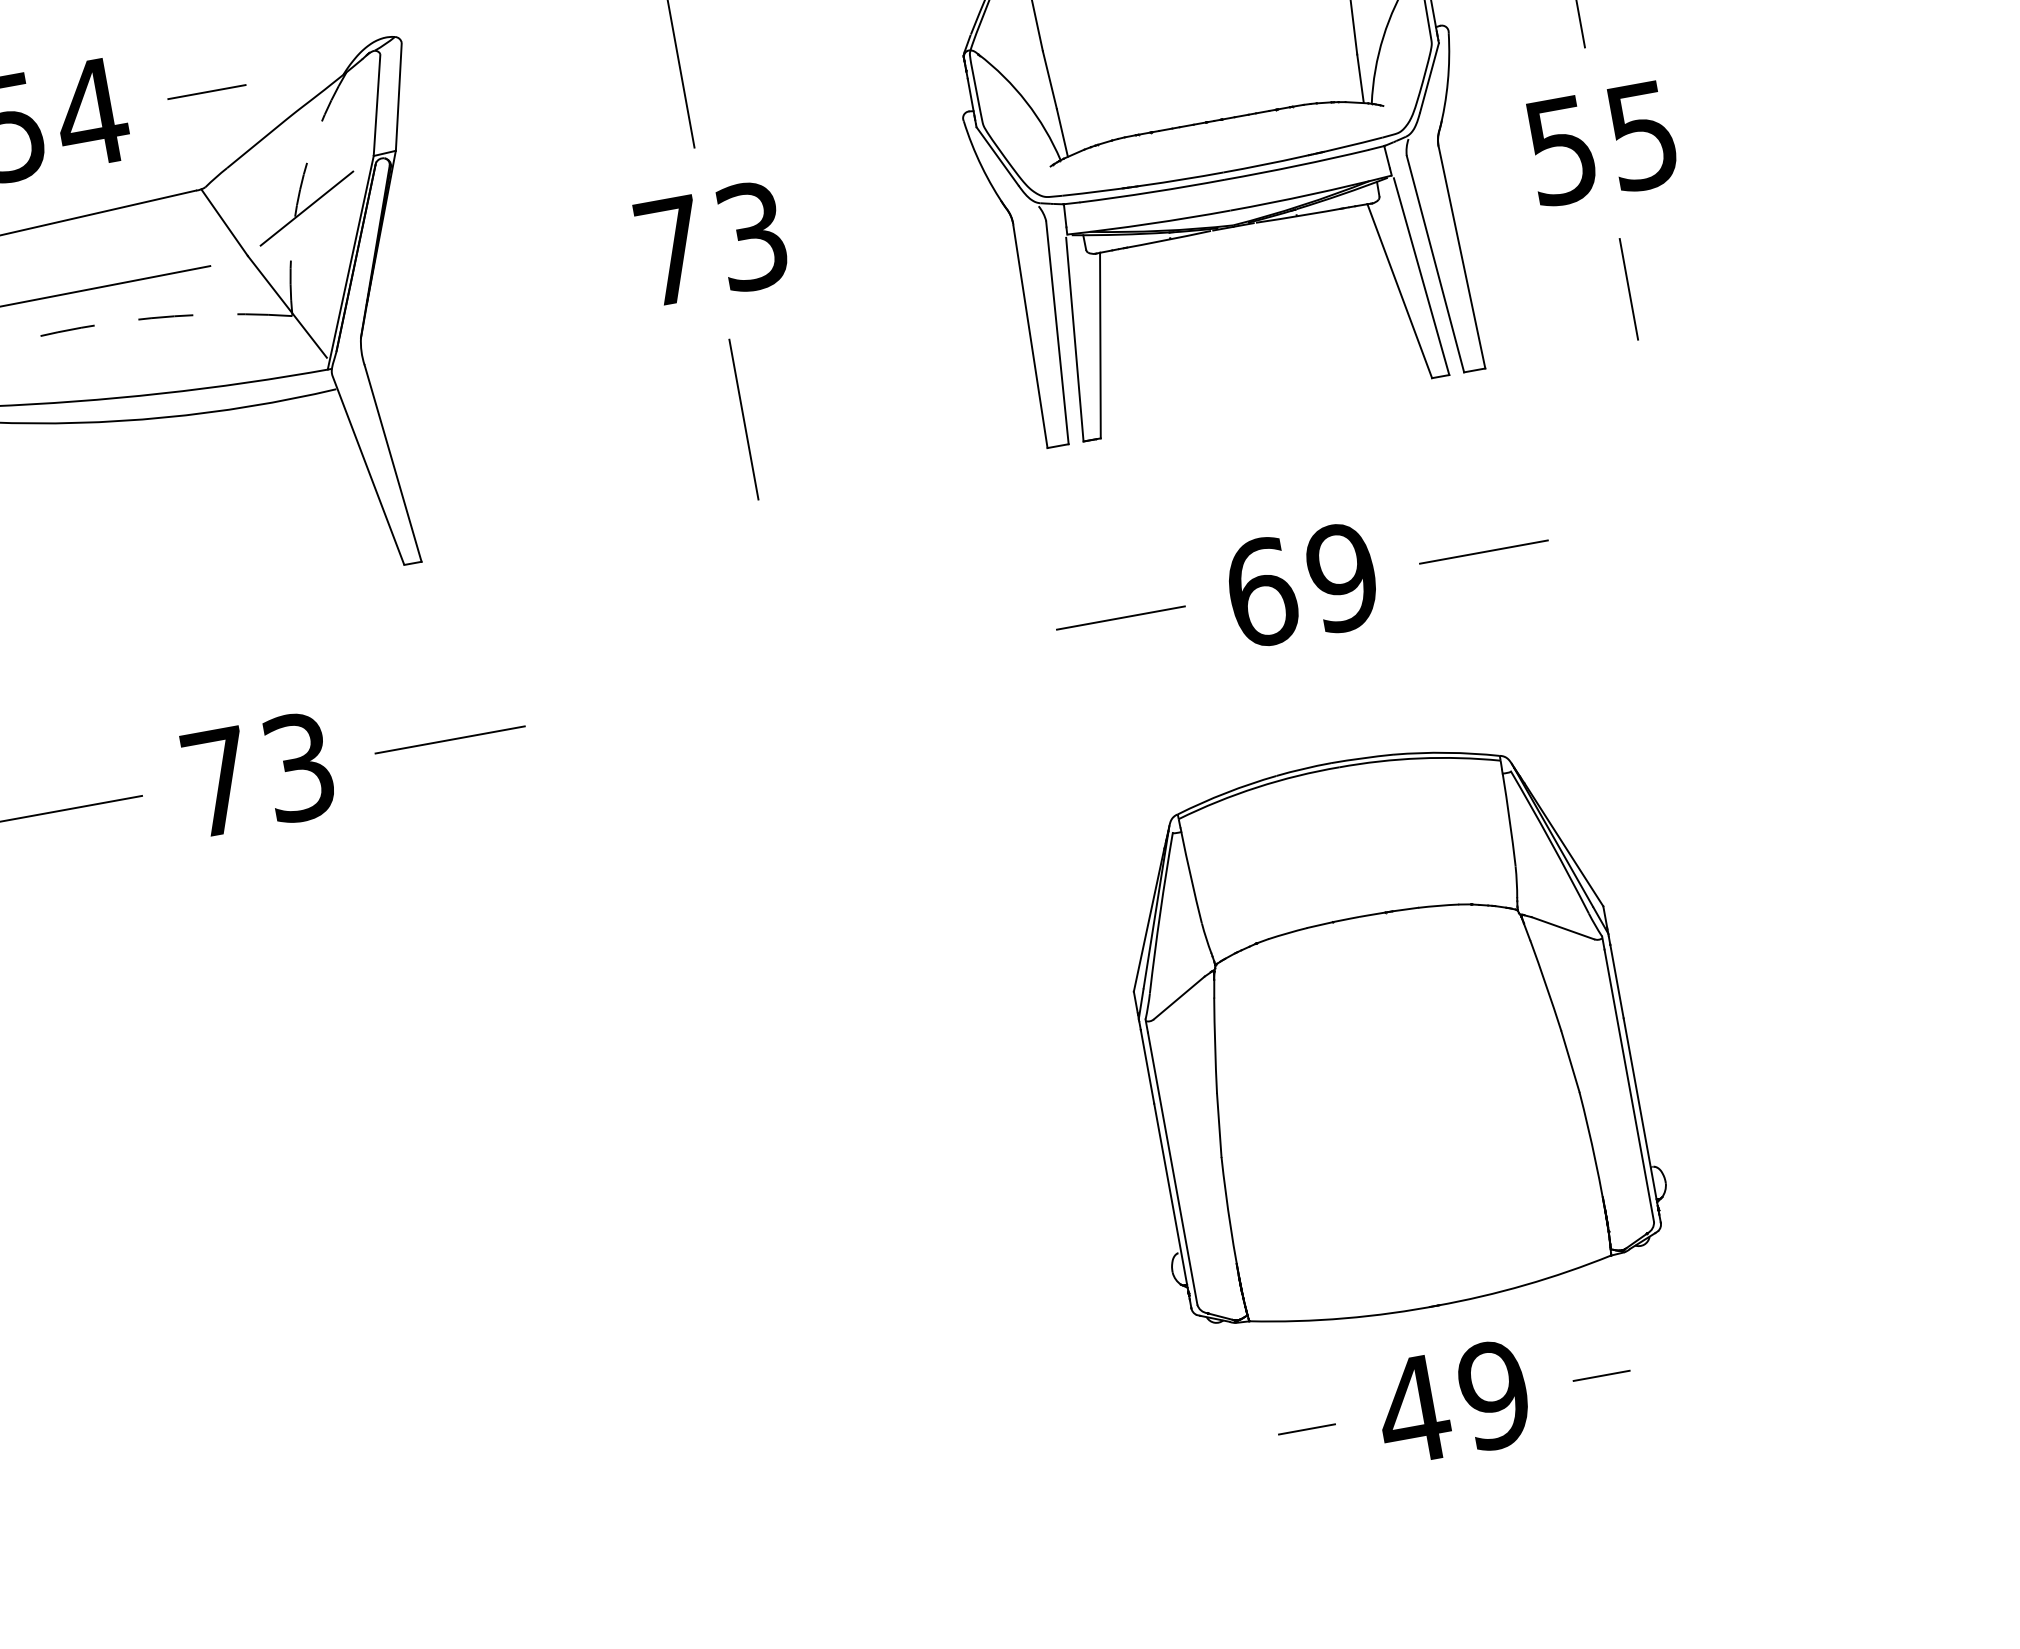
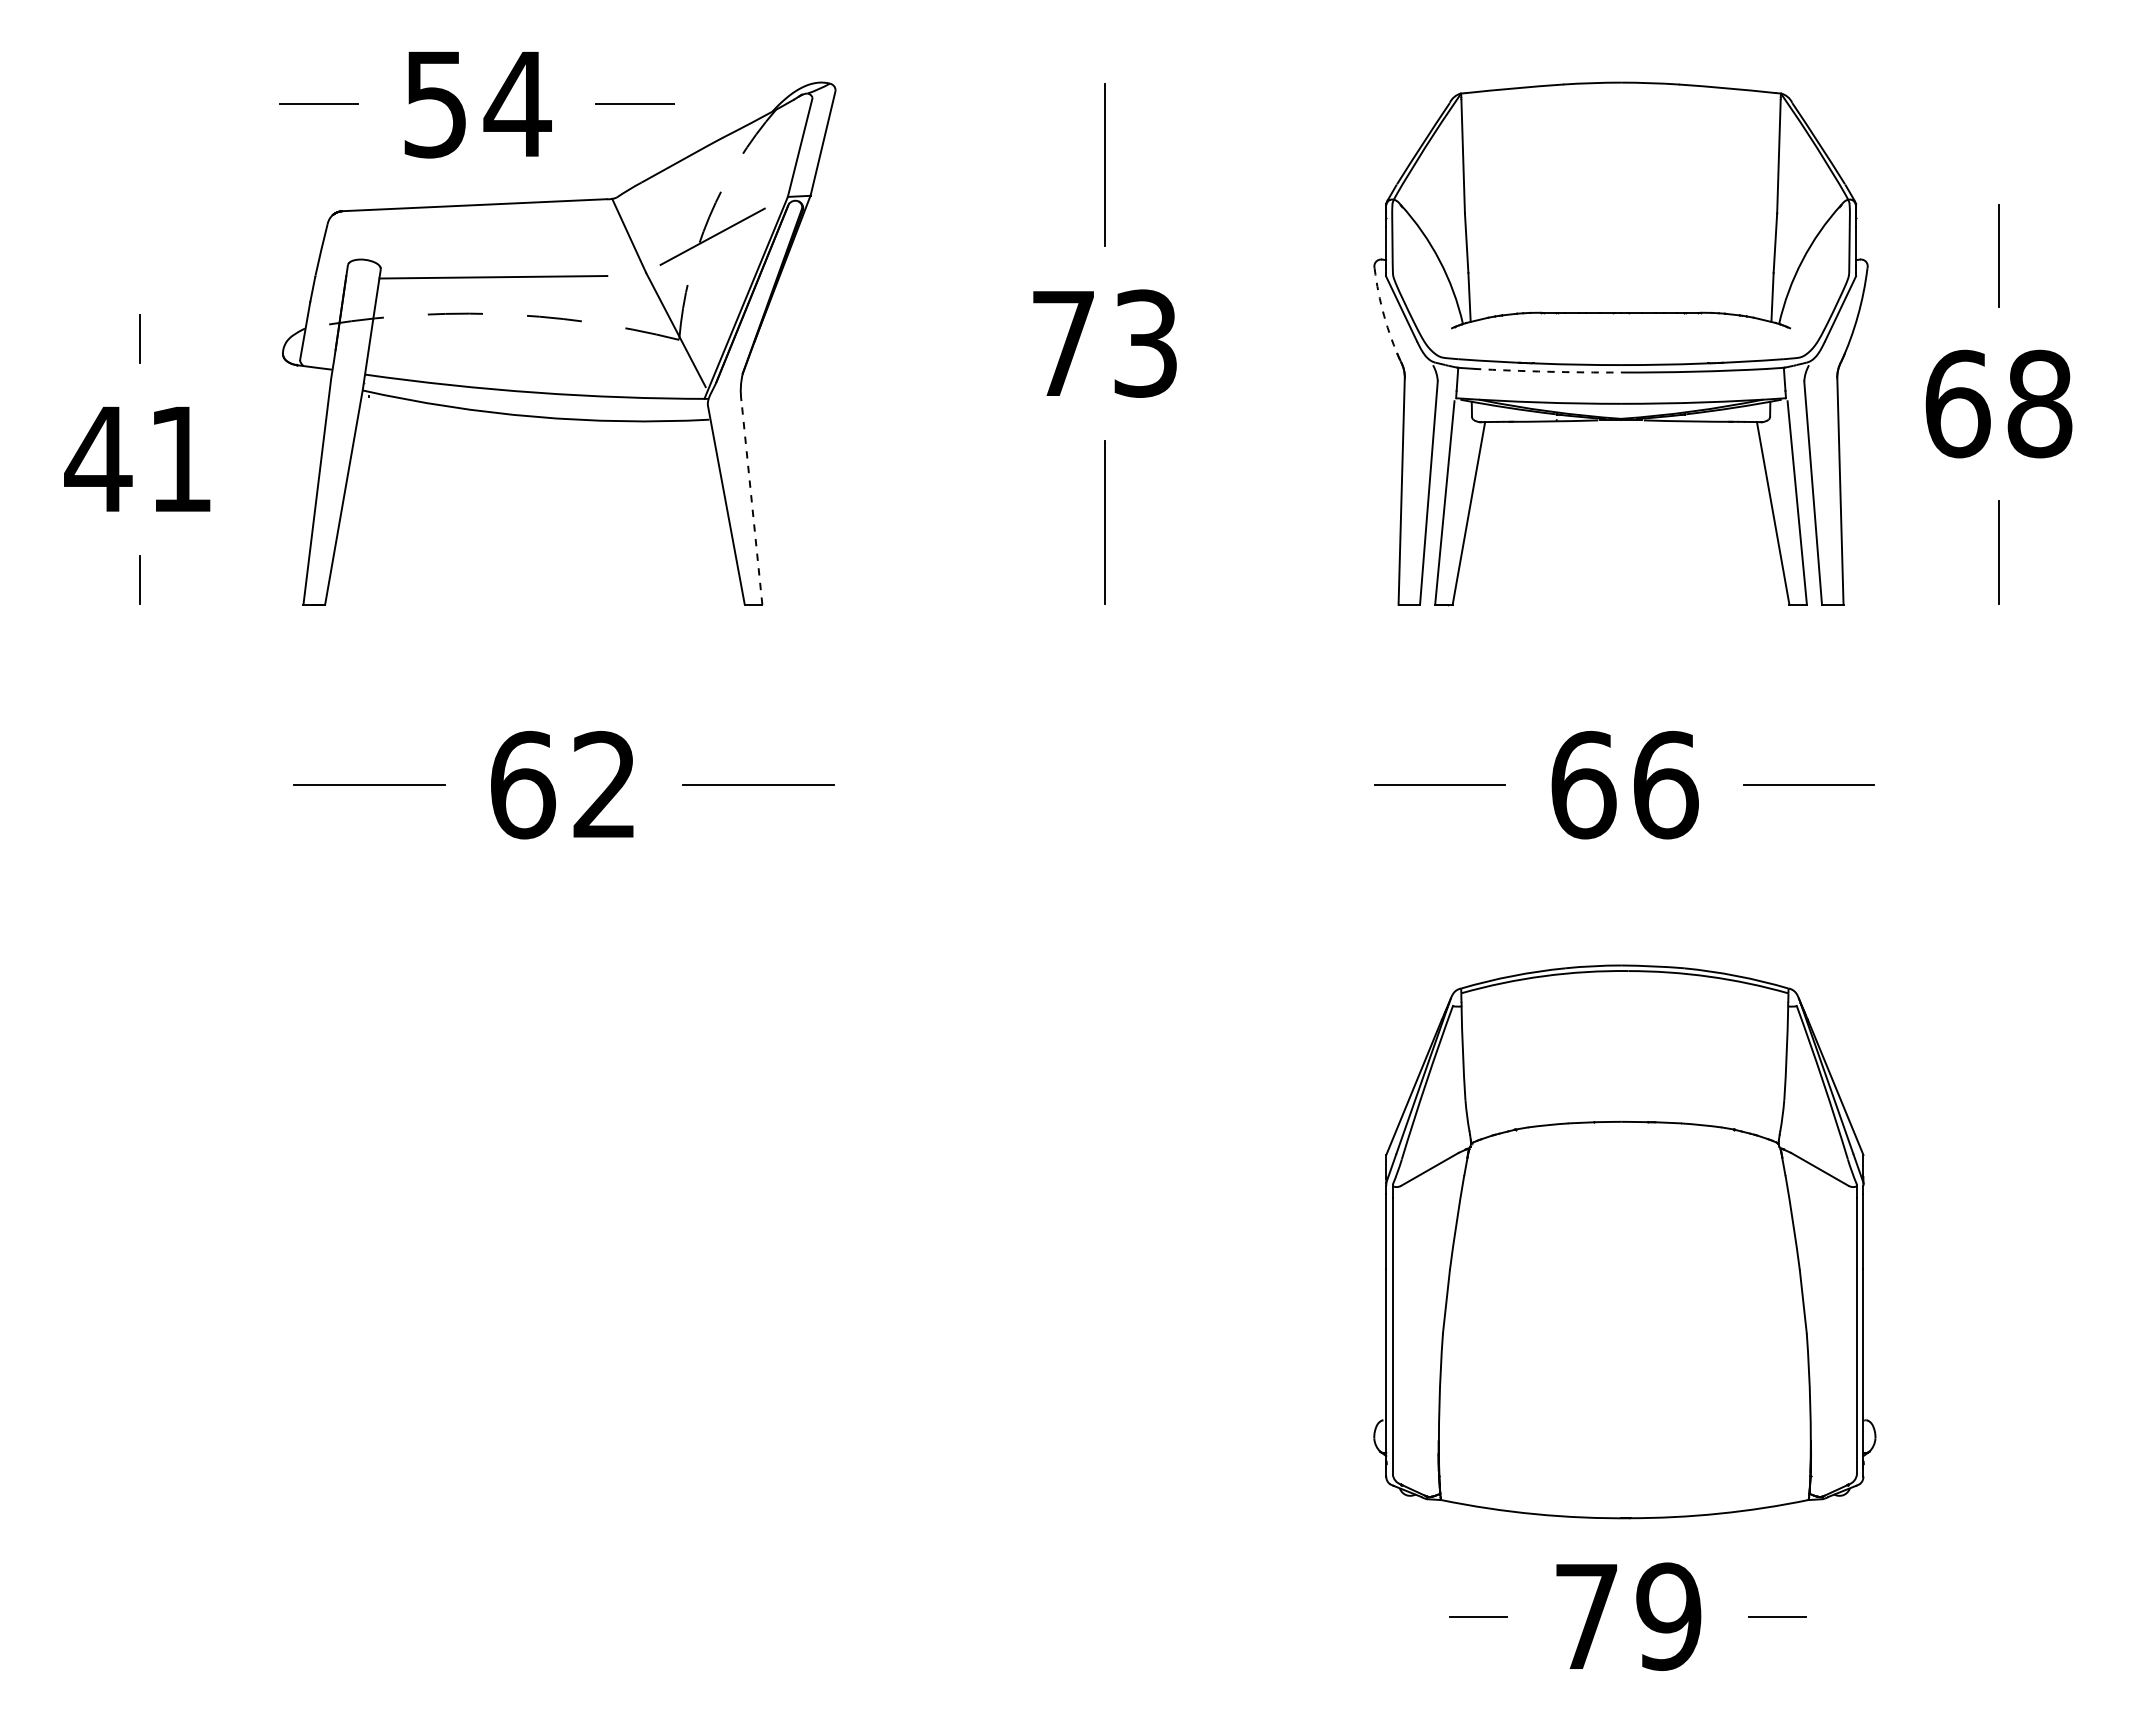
text: (1601, 142) -> (1998, 403), 55 -> 68
arc: (982, 166) -> (1384, 316), solid -> dashed
arc: (1152, 191) -> (1547, 371), solid -> dashed
line: (392, 463) -> (751, 502), solid -> dashed
text: (1342, 577) -> (1665, 784), 69 -> 66
text: (258, 774) -> (563, 784), 73 -> 62
text: (1413, 1409) -> (1586, 1616), 49 -> 79

